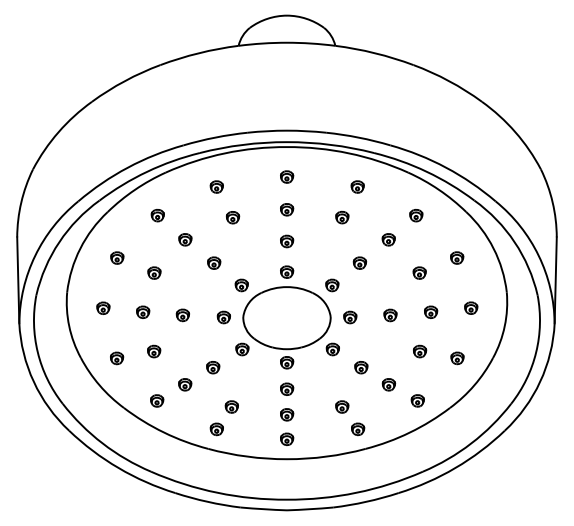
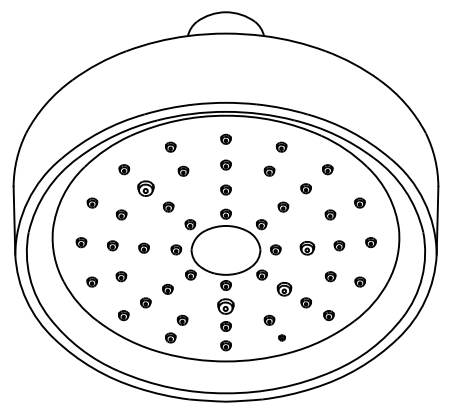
part: (185, 239) -> (146, 188), size x1.6
part: (390, 315) -> (307, 248), size x1.4
part: (361, 367) -> (284, 289), size x1.4
part: (287, 388) -> (226, 305), size x1.6
part: (358, 429) -> (282, 338), size x0.6

